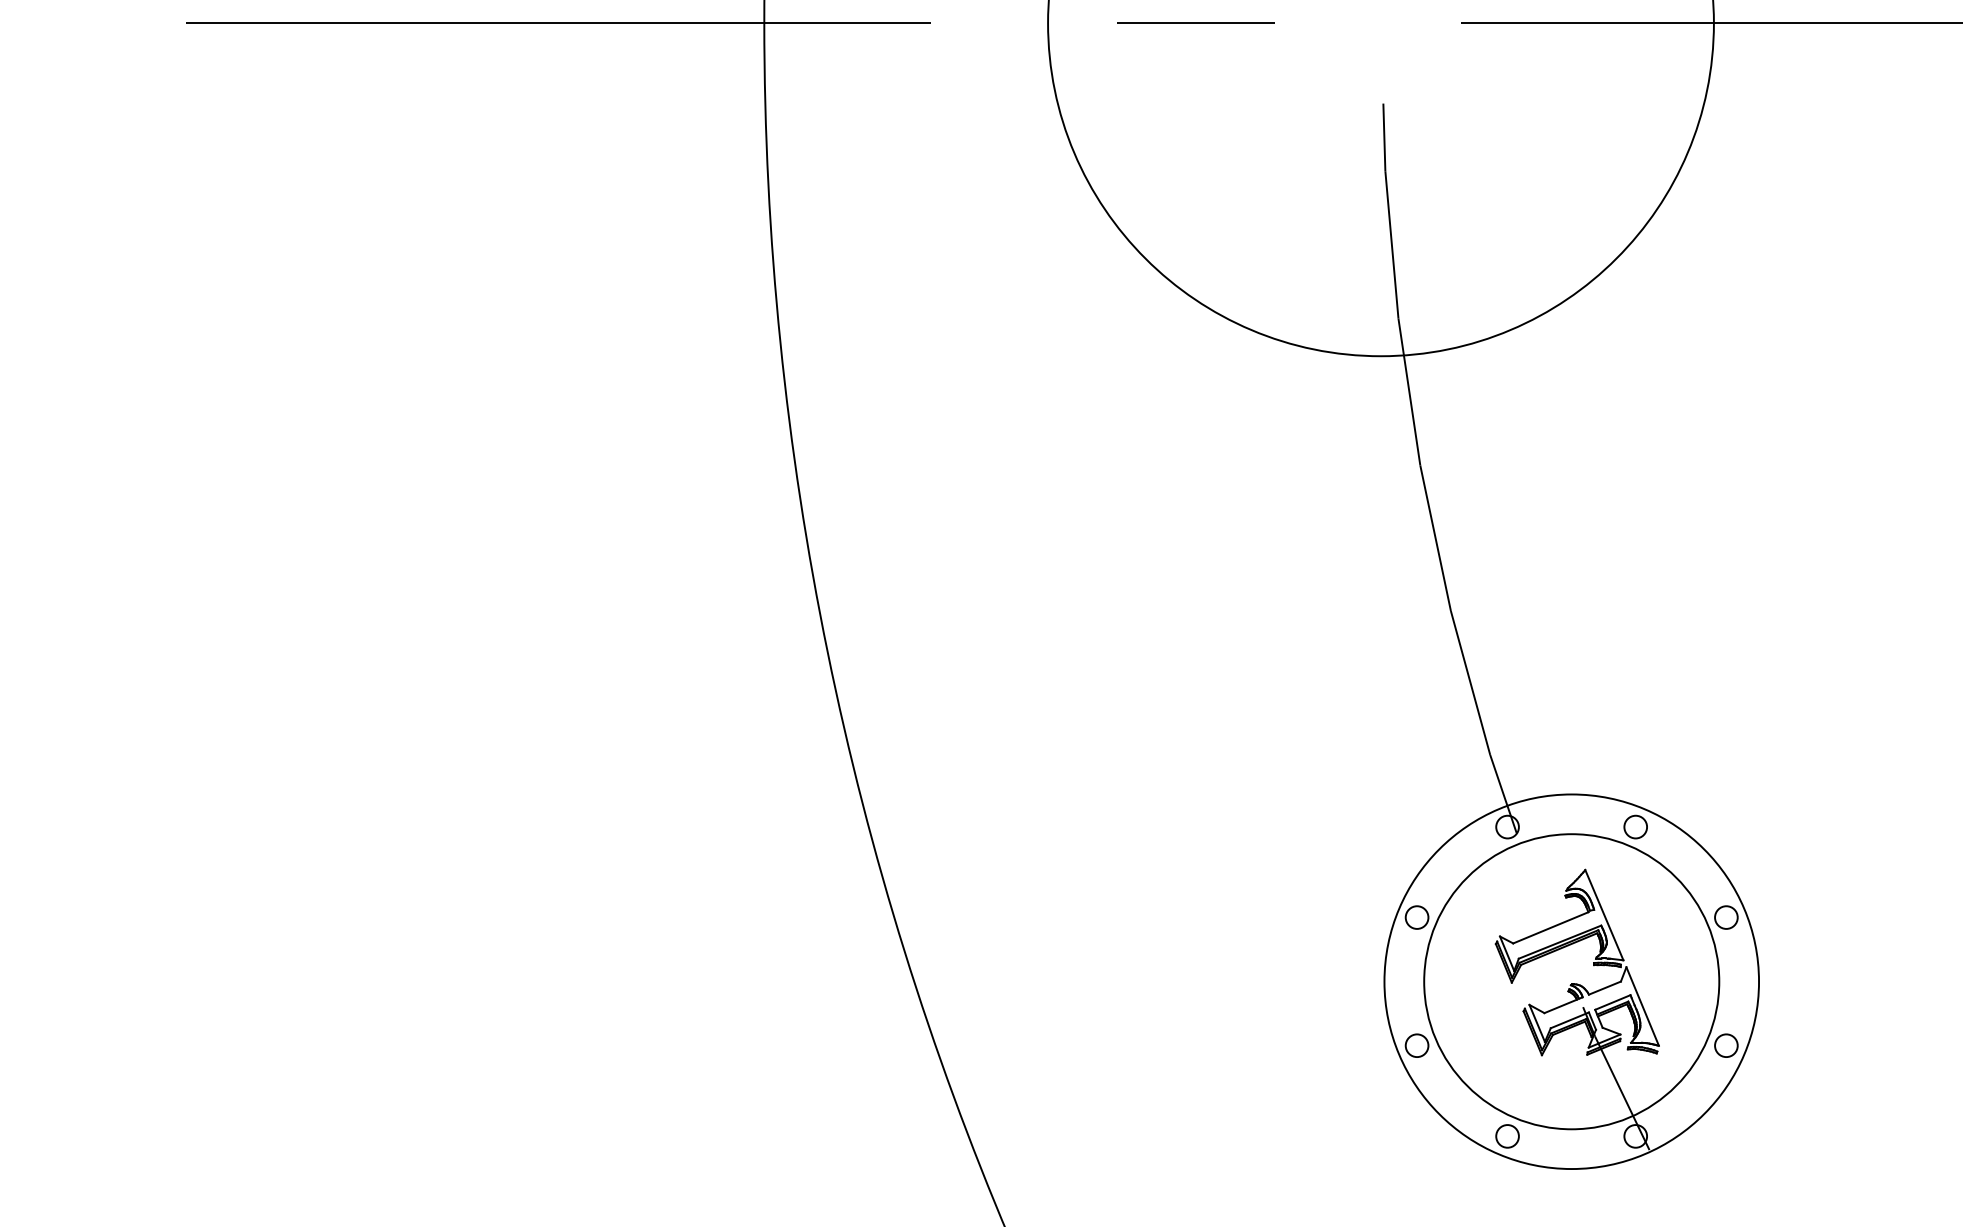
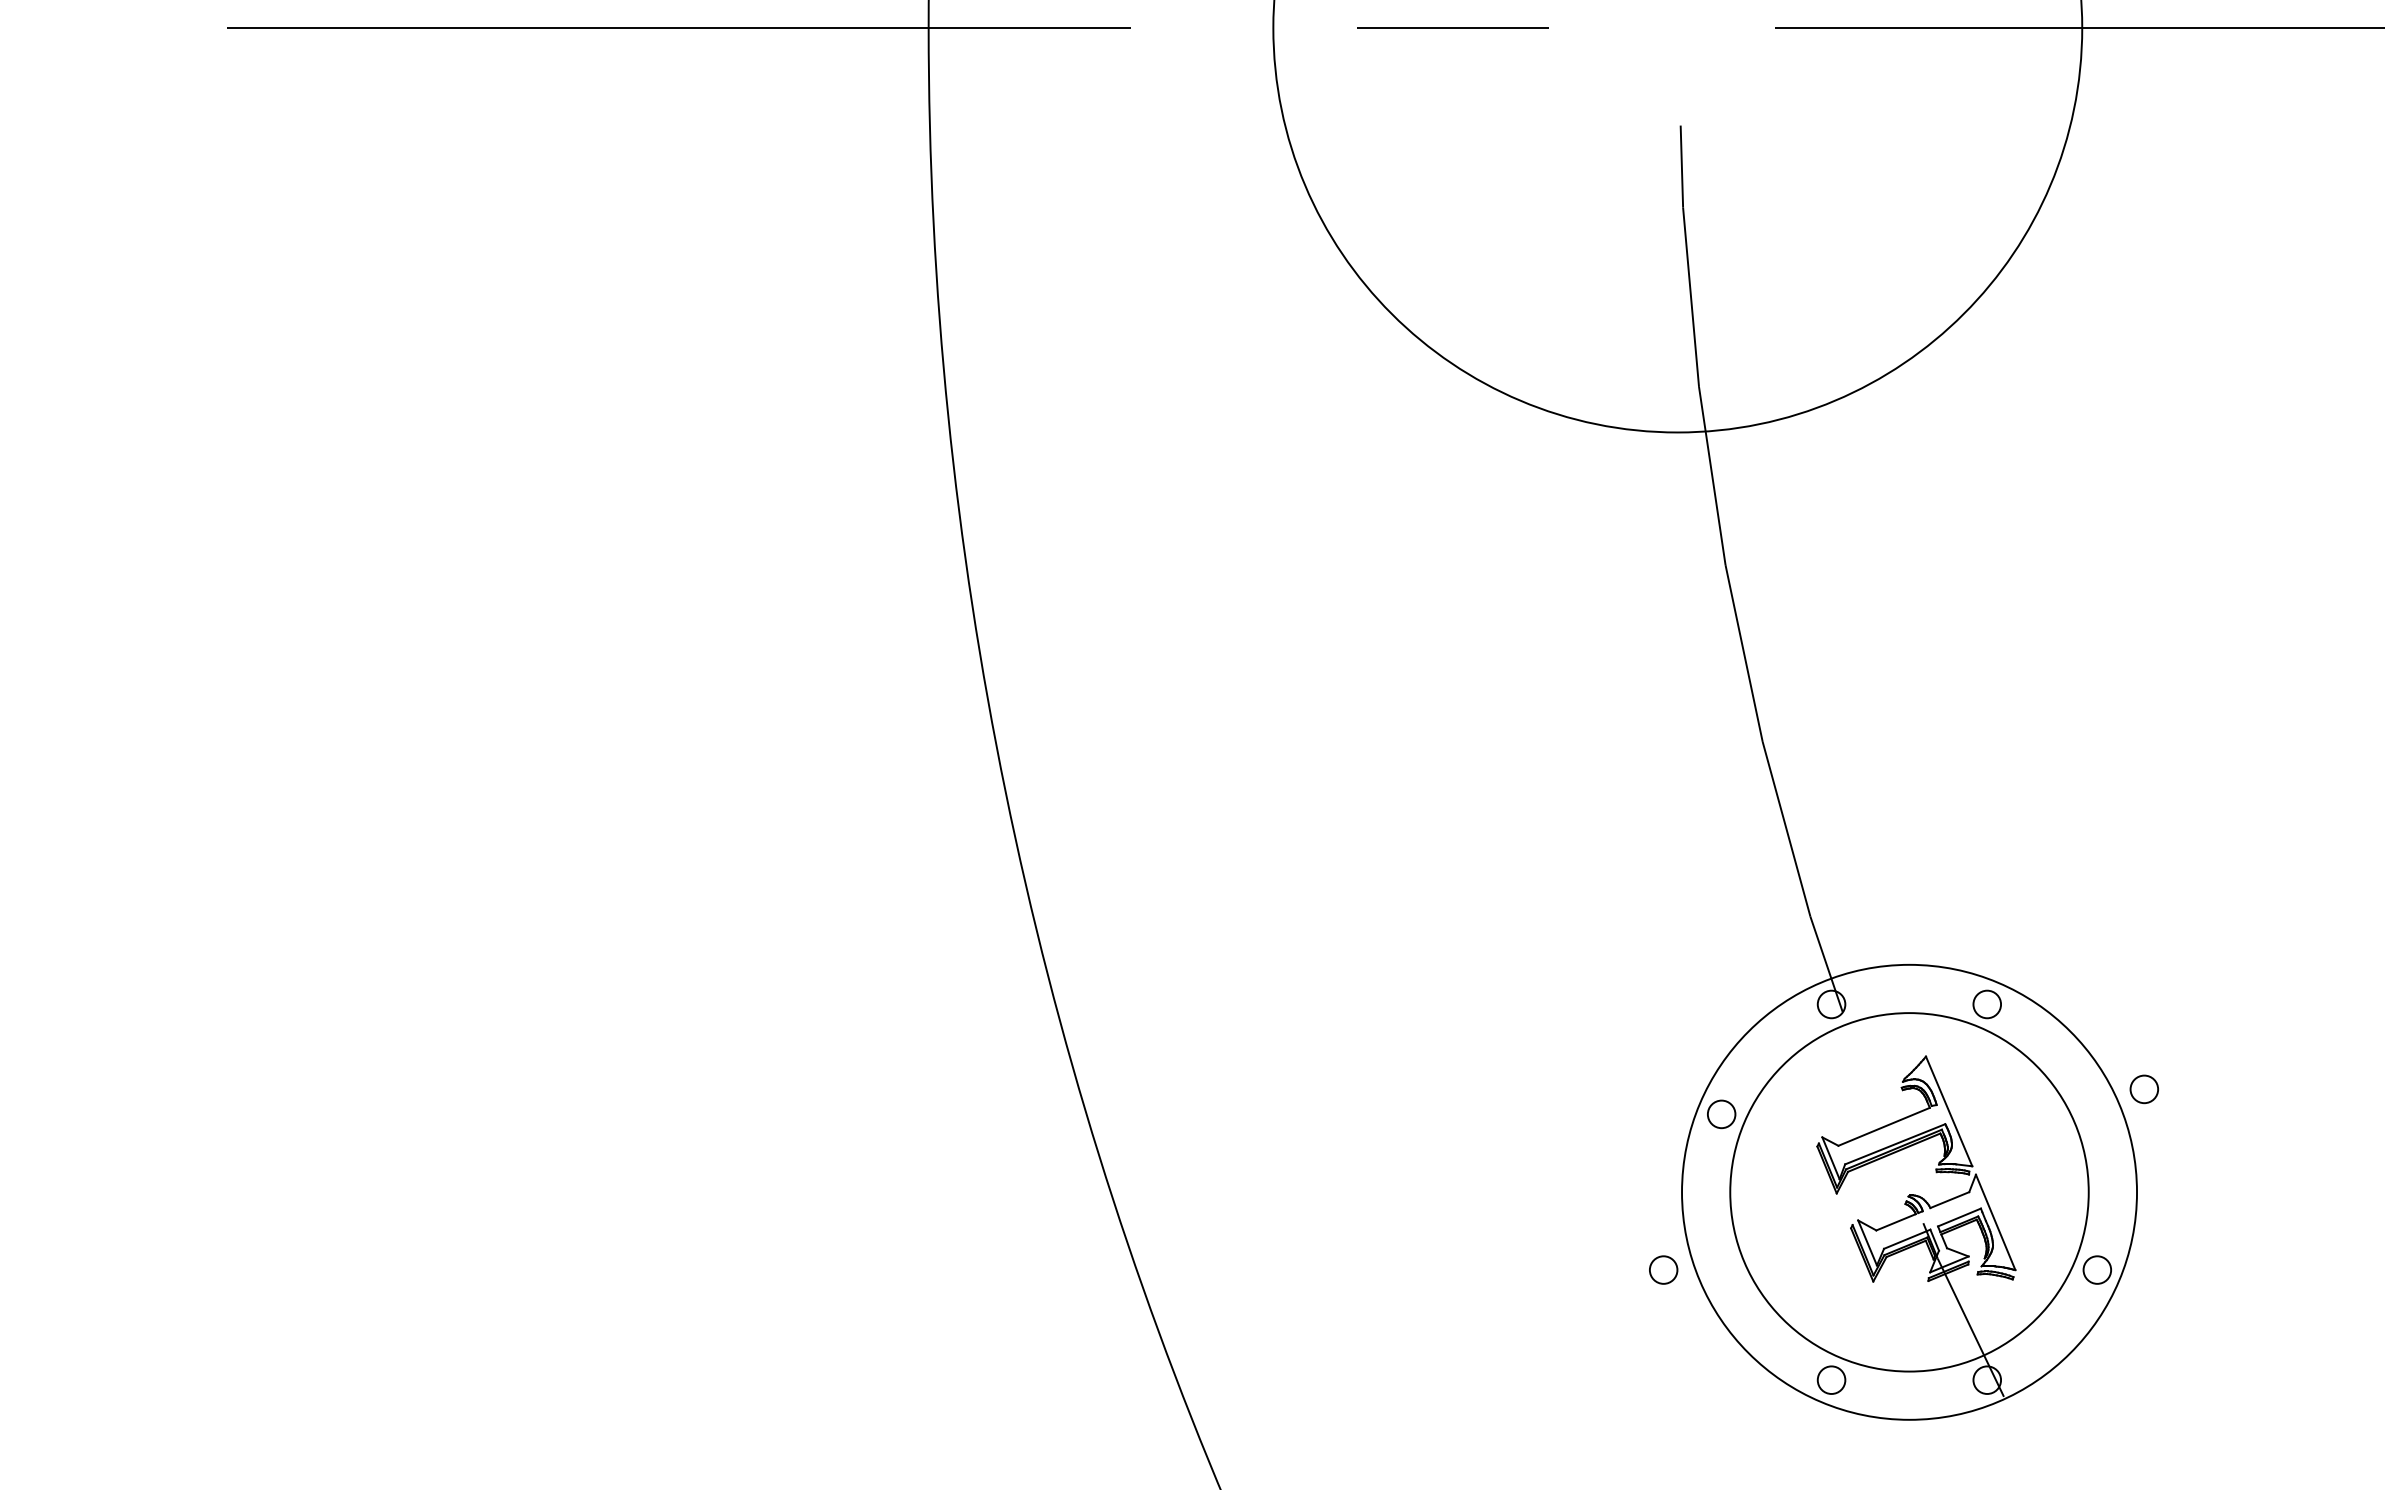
circle: (1725, 917) -> (2143, 1089), moved
circle: (1416, 1045) -> (1663, 1269), moved

